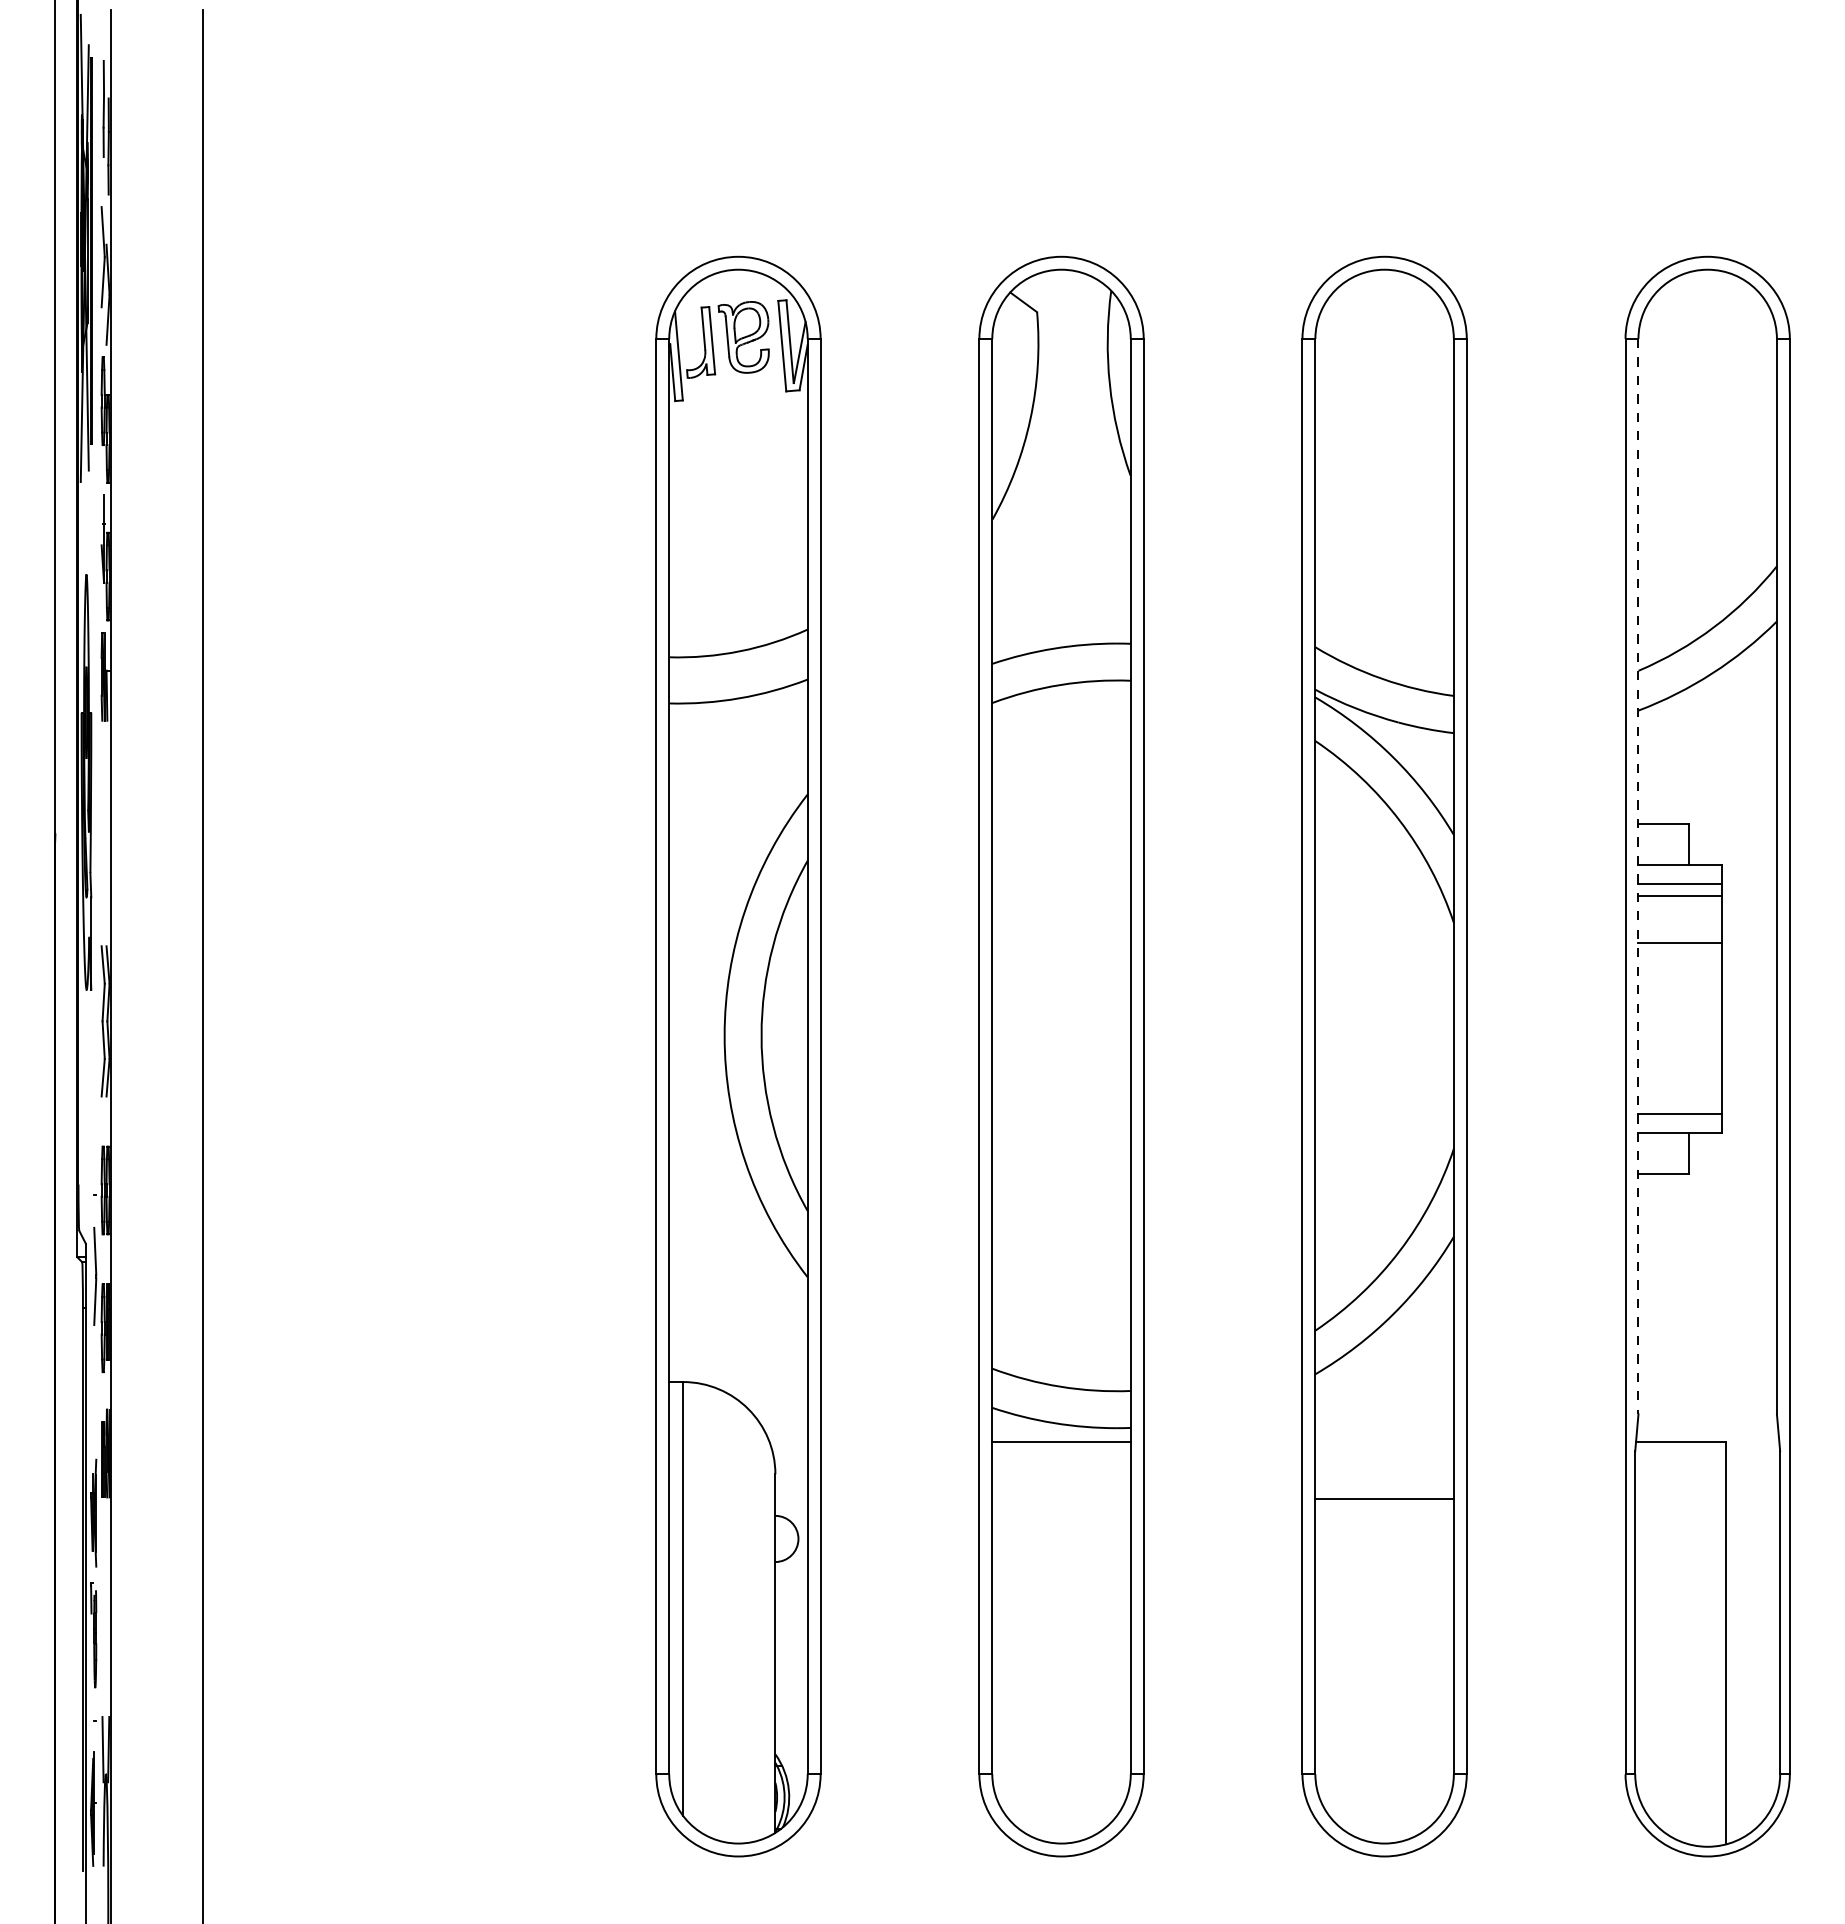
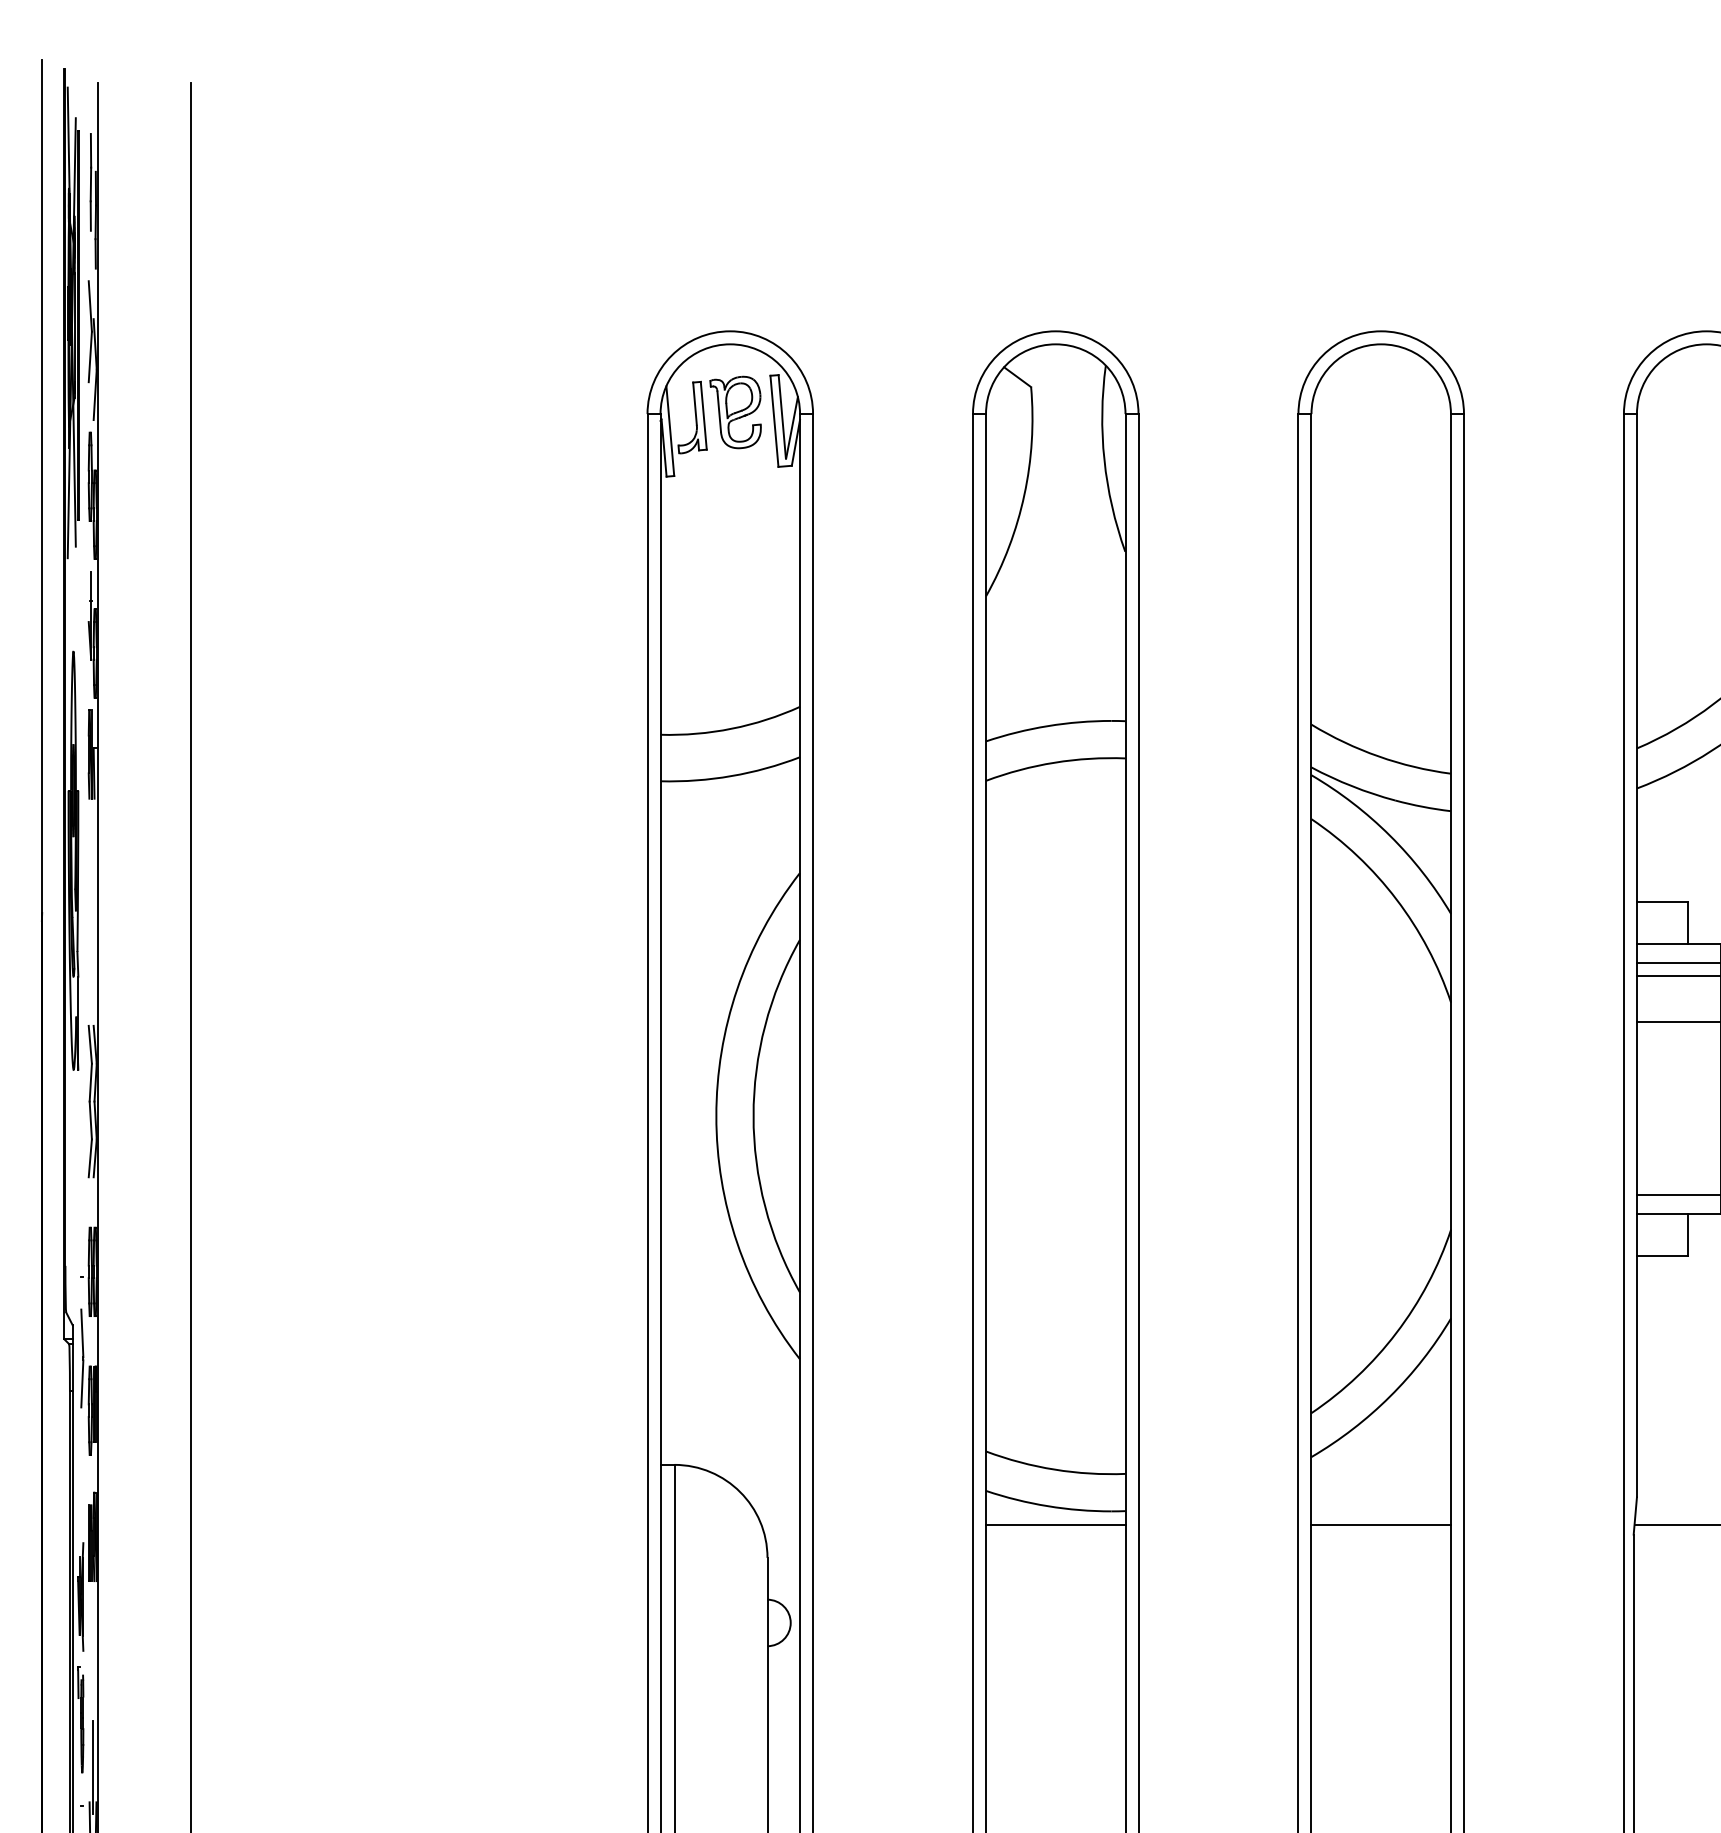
line: (1638, 876) -> (1636, 955), dashed -> solid
line: (1384, 1499) -> (1381, 1525), moved
line: (105, 1681) -> (92, 1766), added

